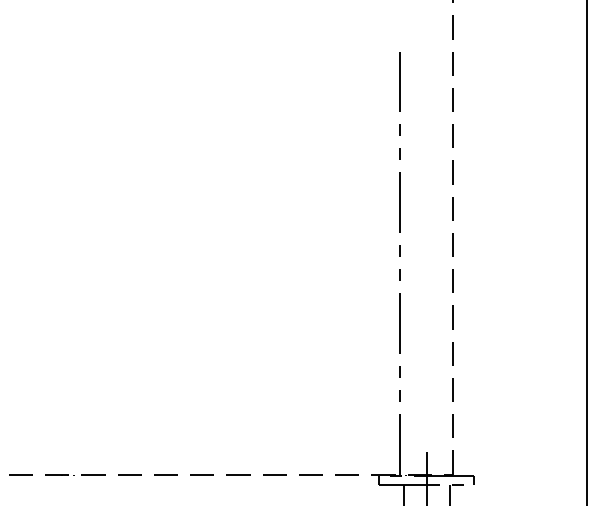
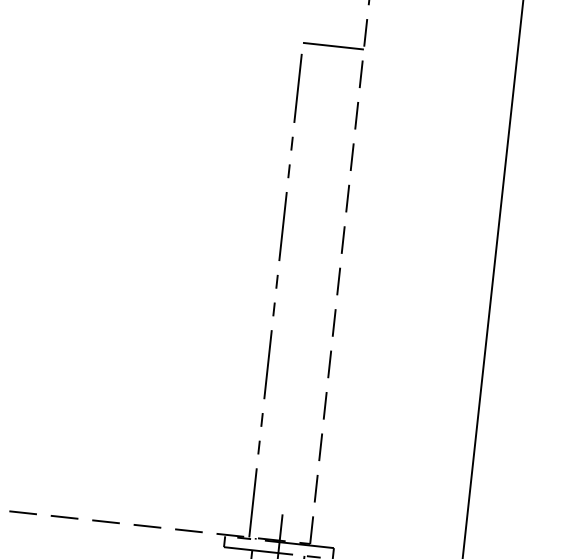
line: (426, 42) -> (333, 46), added

